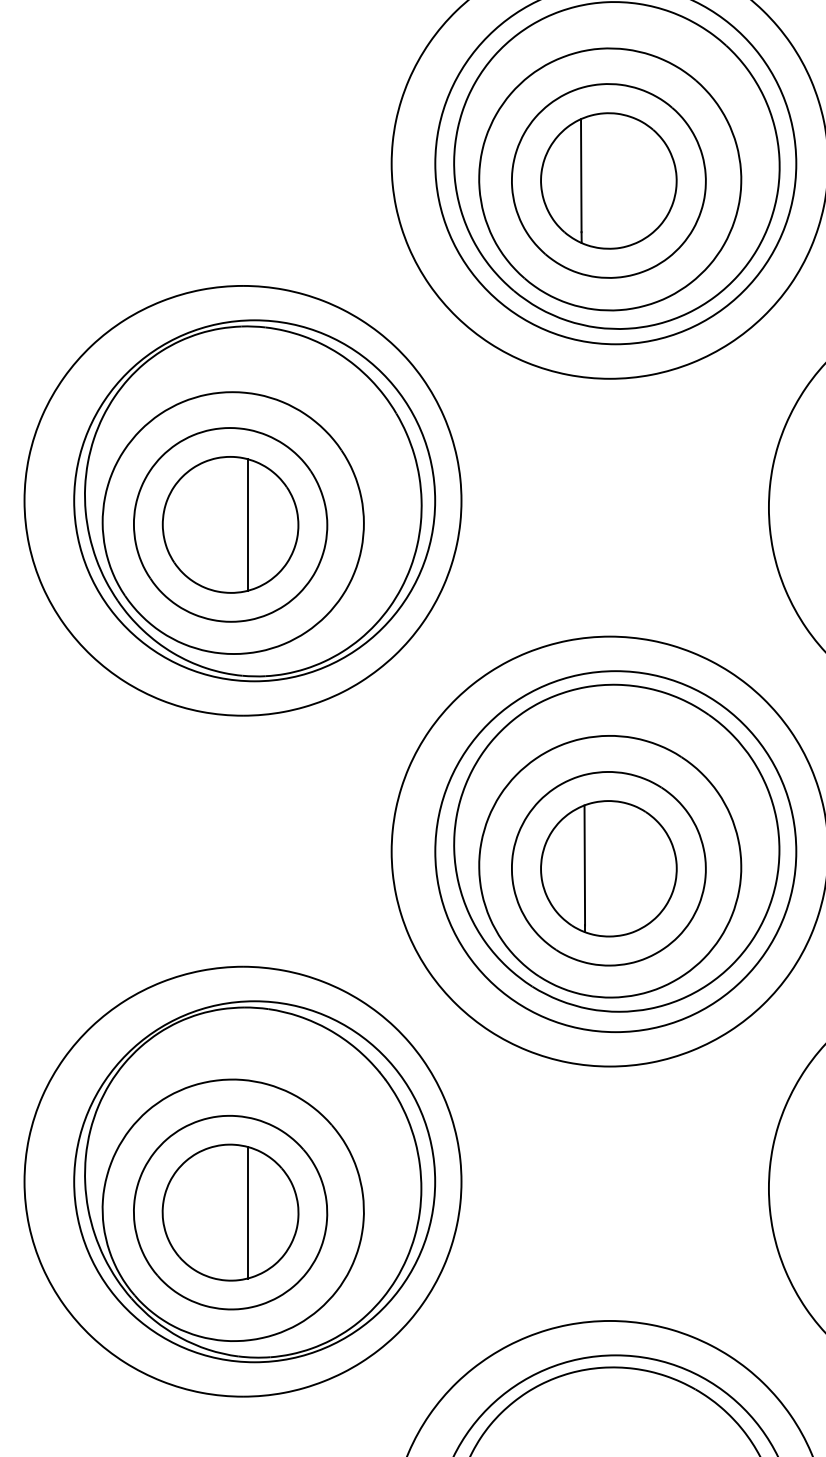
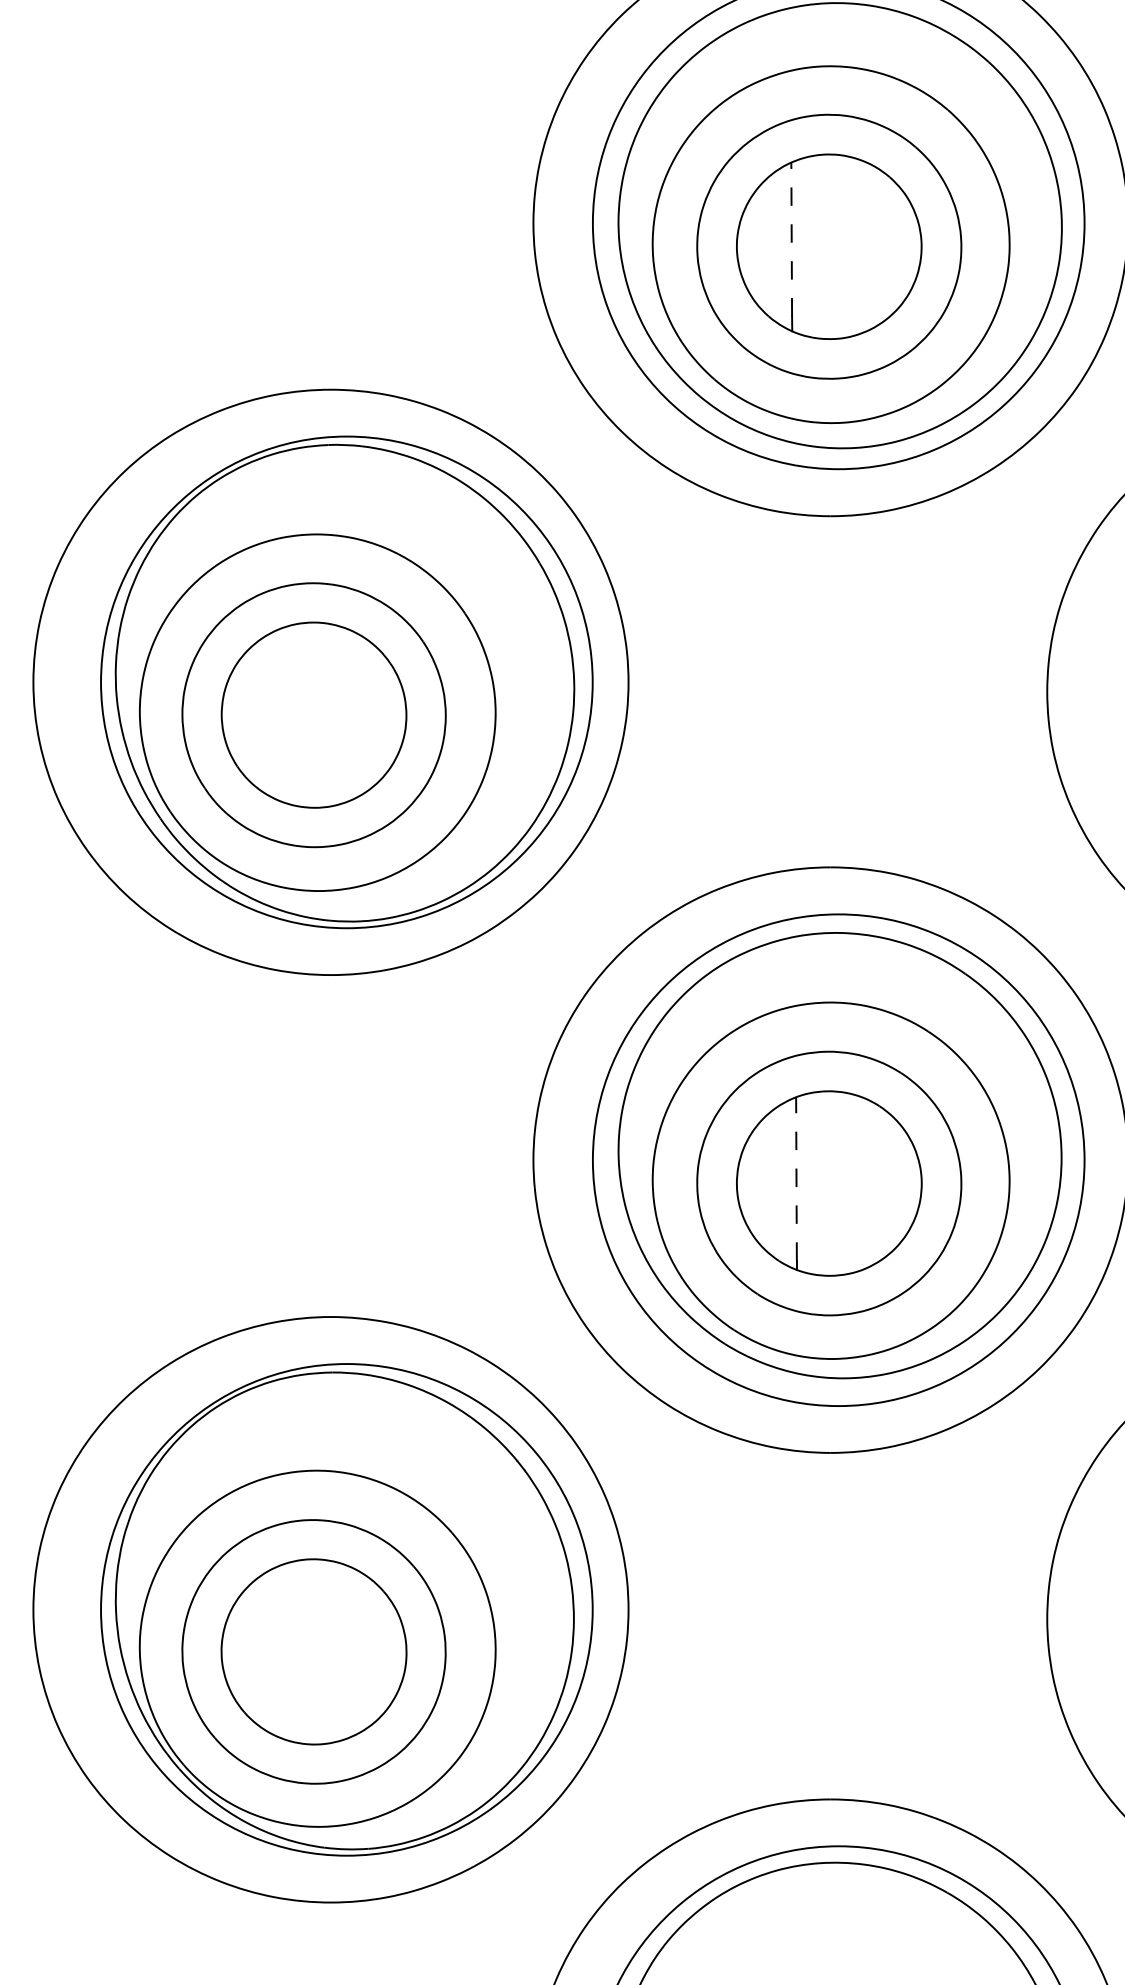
line: (581, 175) -> (791, 239), solid -> dashed
line: (247, 524) -> (337, 714), removed
line: (584, 865) -> (796, 1179), solid -> dashed
line: (247, 1212) -> (337, 1651), removed

